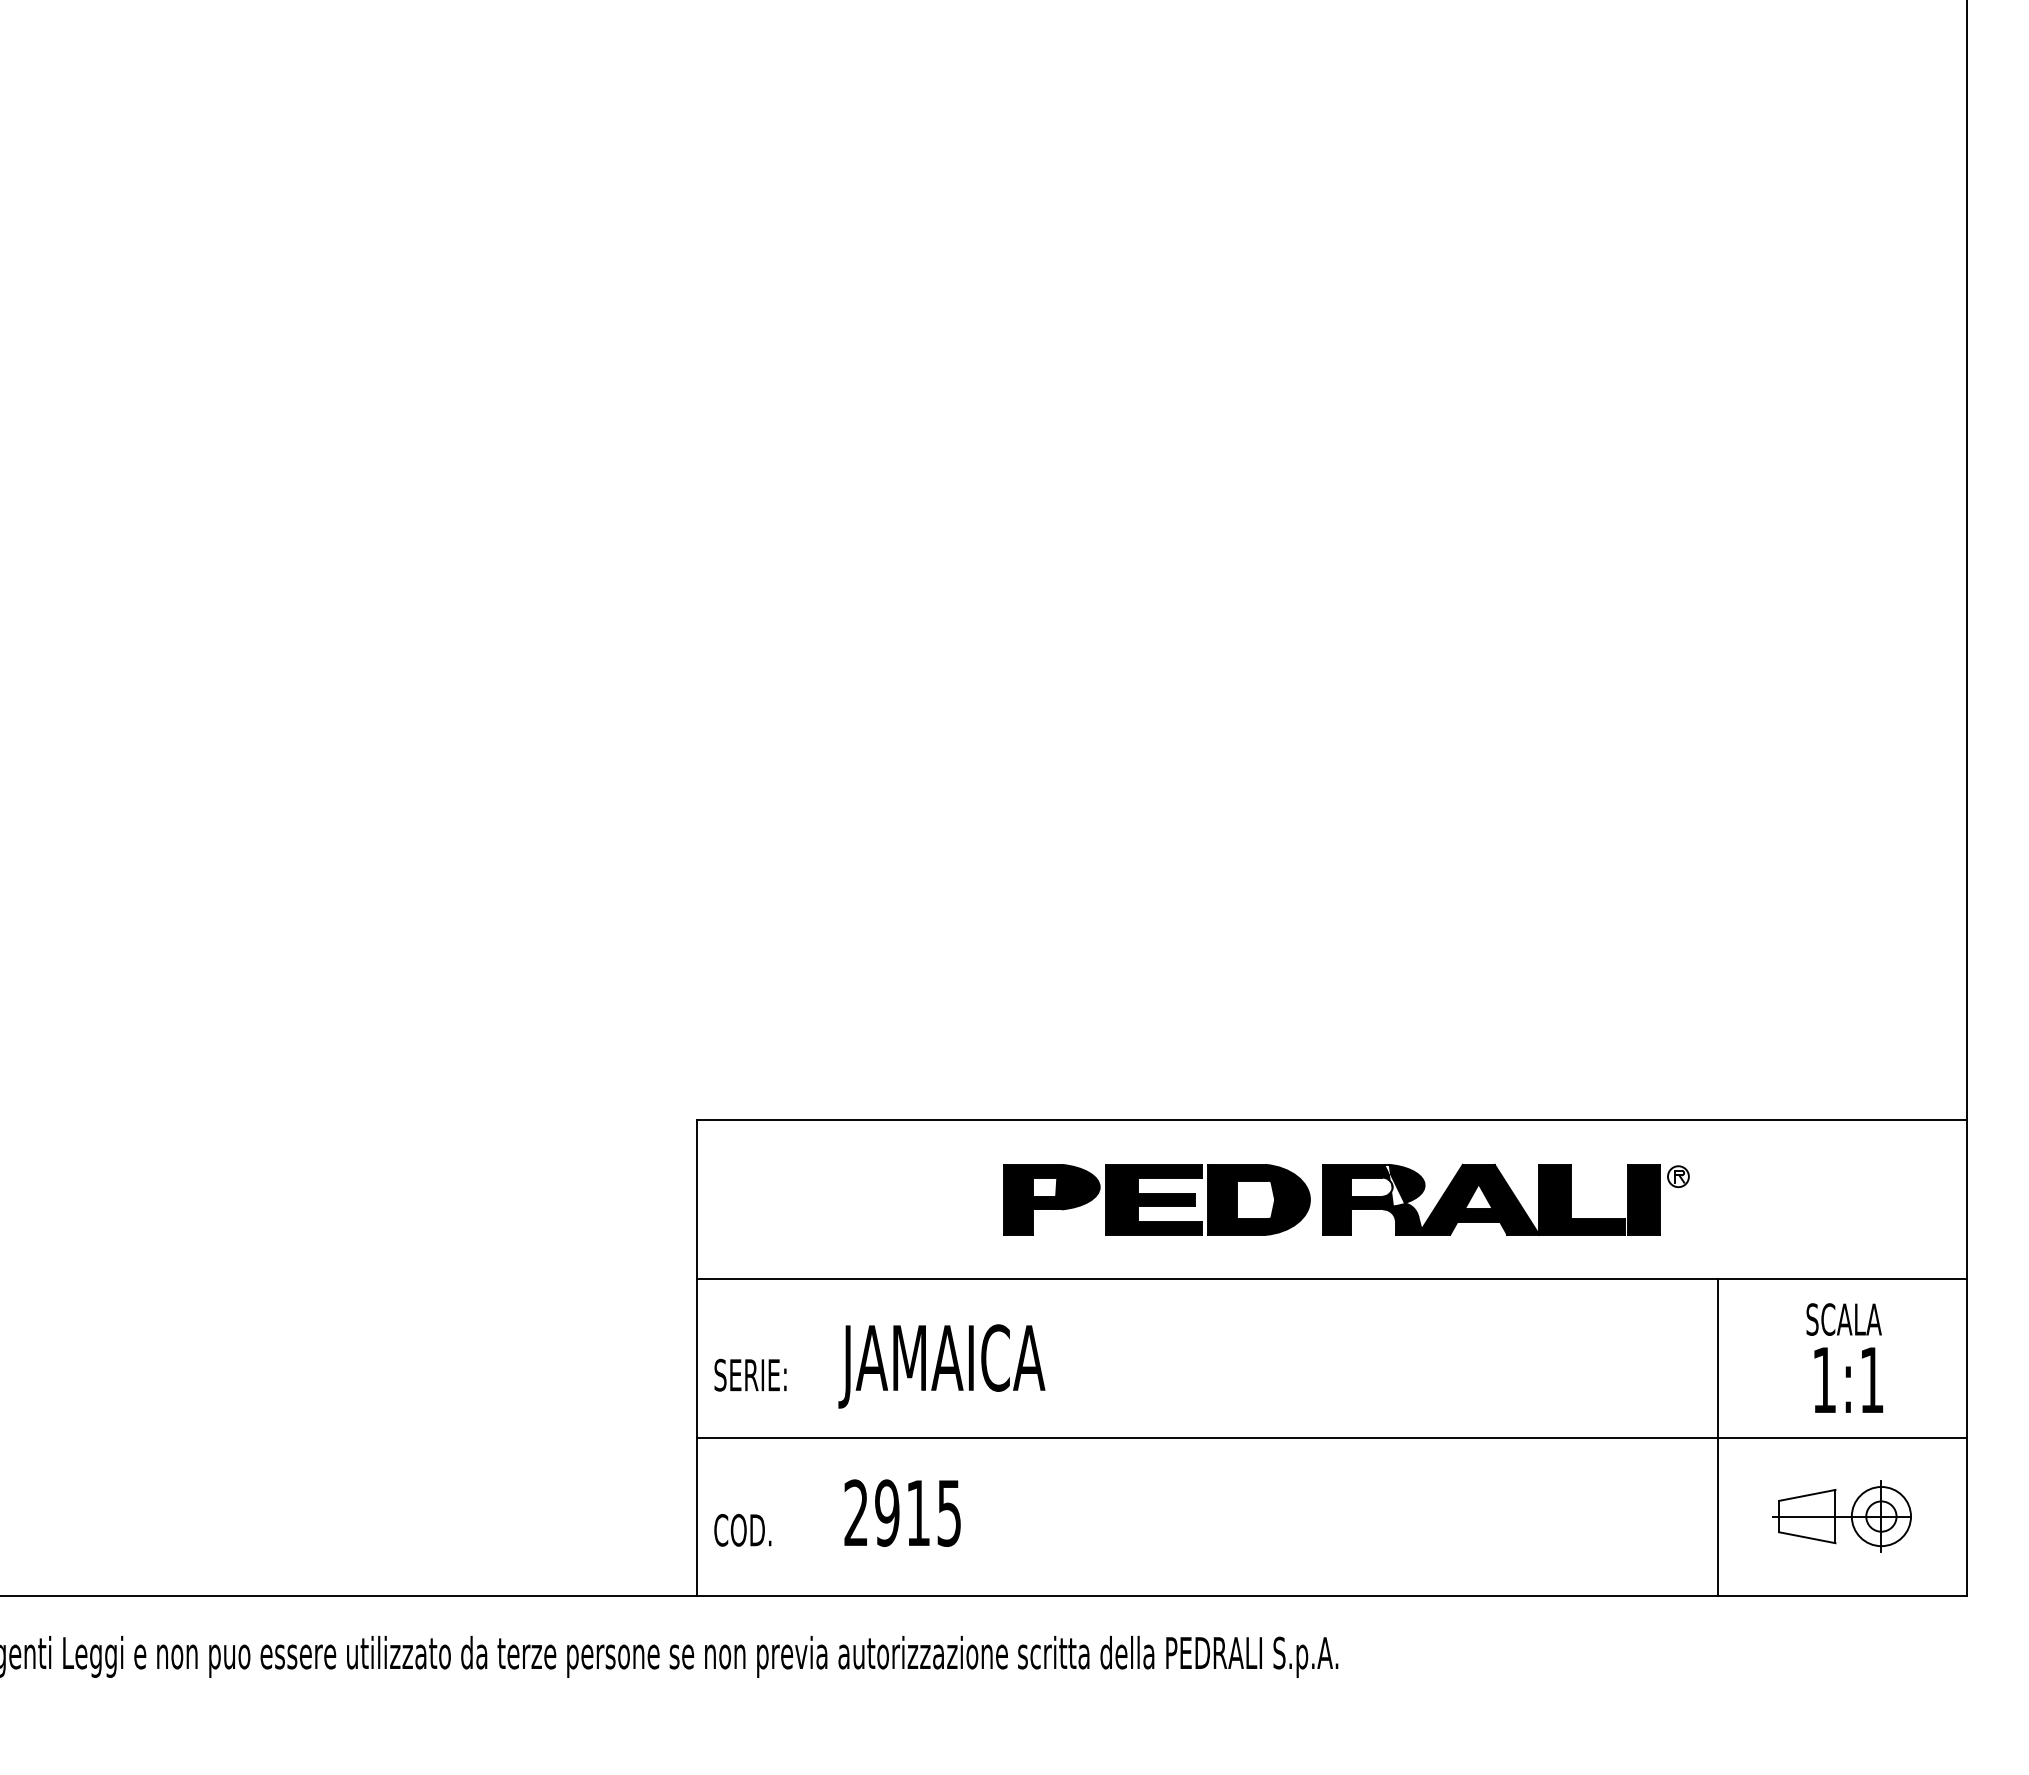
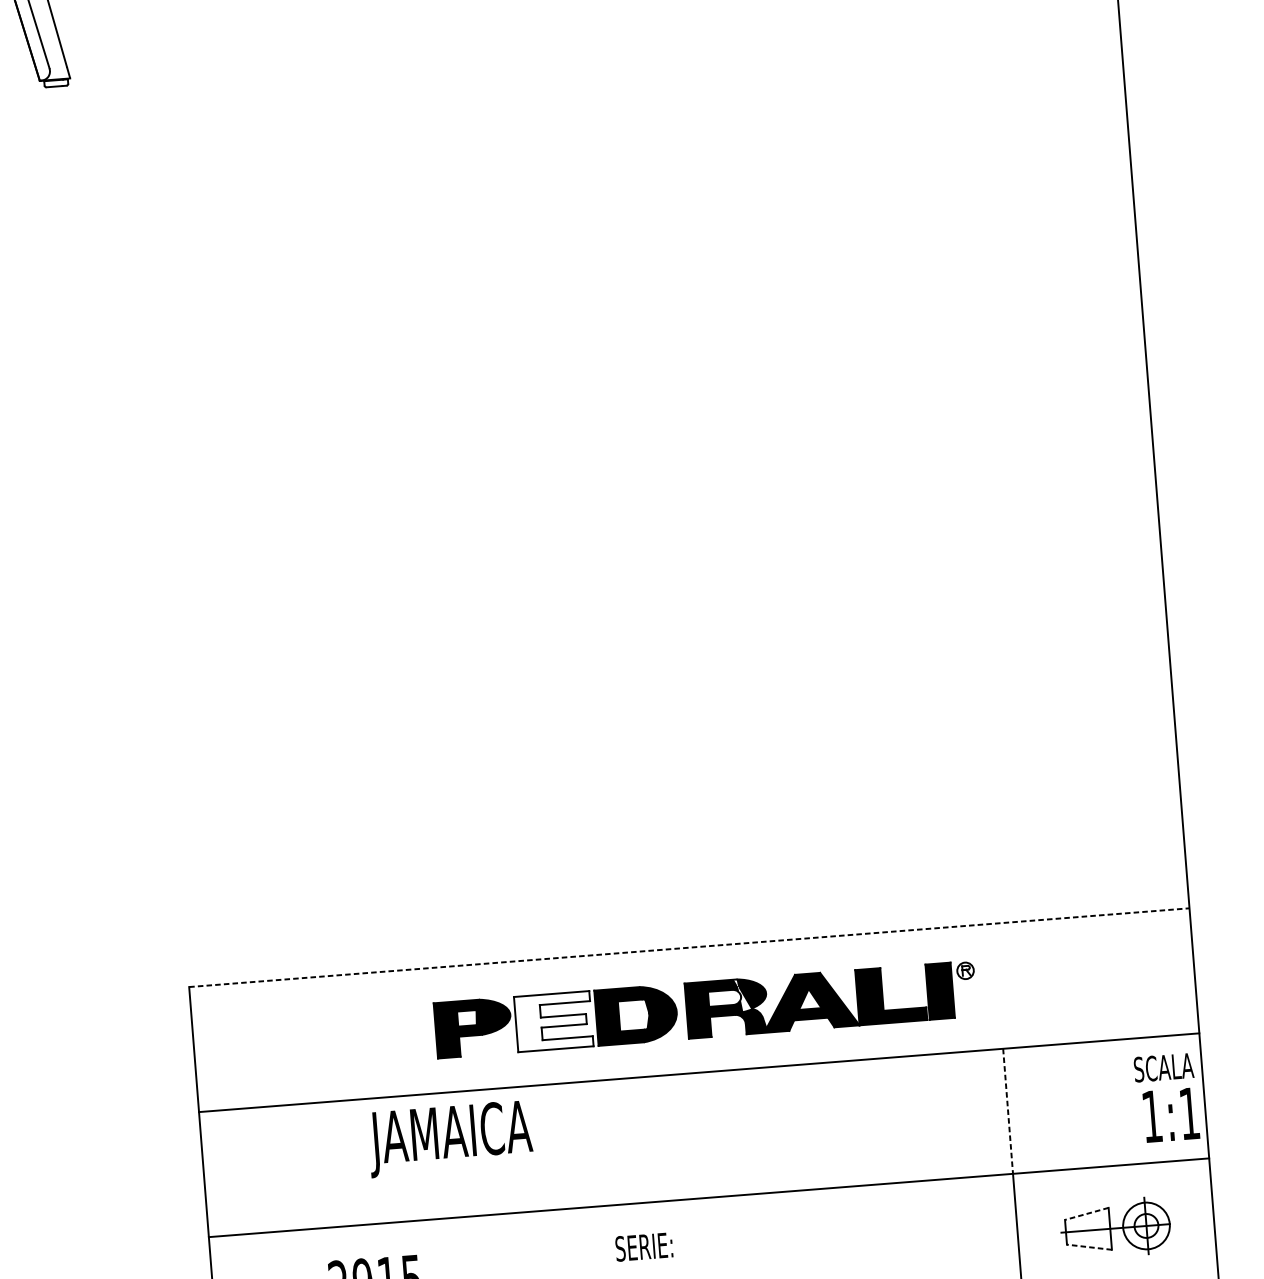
line: (1332, 1120) -> (689, 948), solid -> dashed
fill: (1153, 1199) -> (553, 1021), removed
text: (1844, 1357) -> (1166, 1097), moved
line: (1718, 1358) -> (1008, 1111), solid -> dashed
text: (941, 1366) -> (450, 1138), moved
text: (750, 1374) -> (644, 1246), moved
line: (1807, 1495) -> (1086, 1213), solid -> dashed
line: (1807, 1537) -> (1089, 1247), solid -> dashed

